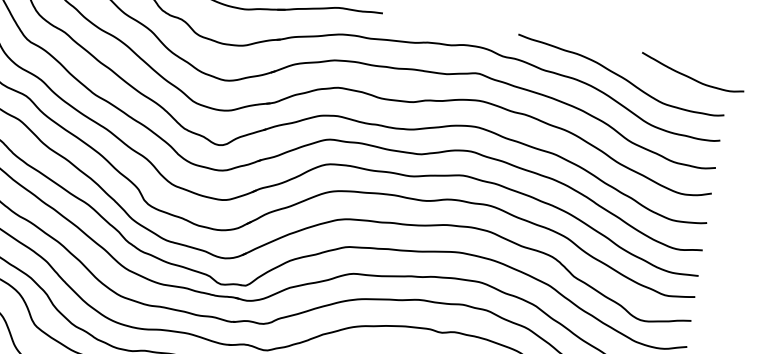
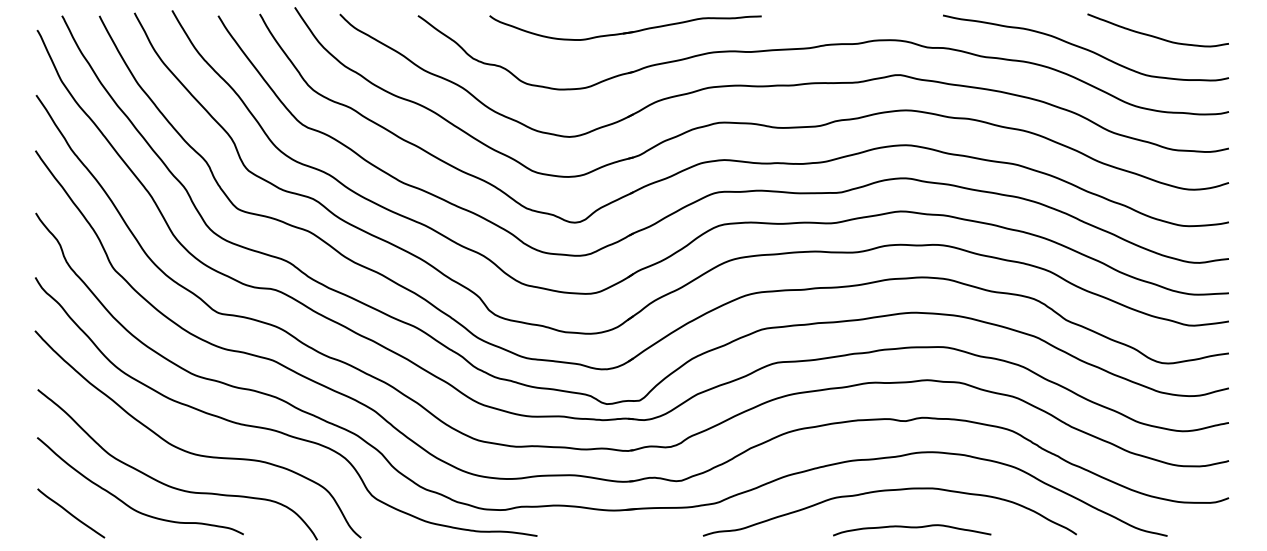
curve: (691, 77) -> (1157, 36), moved

